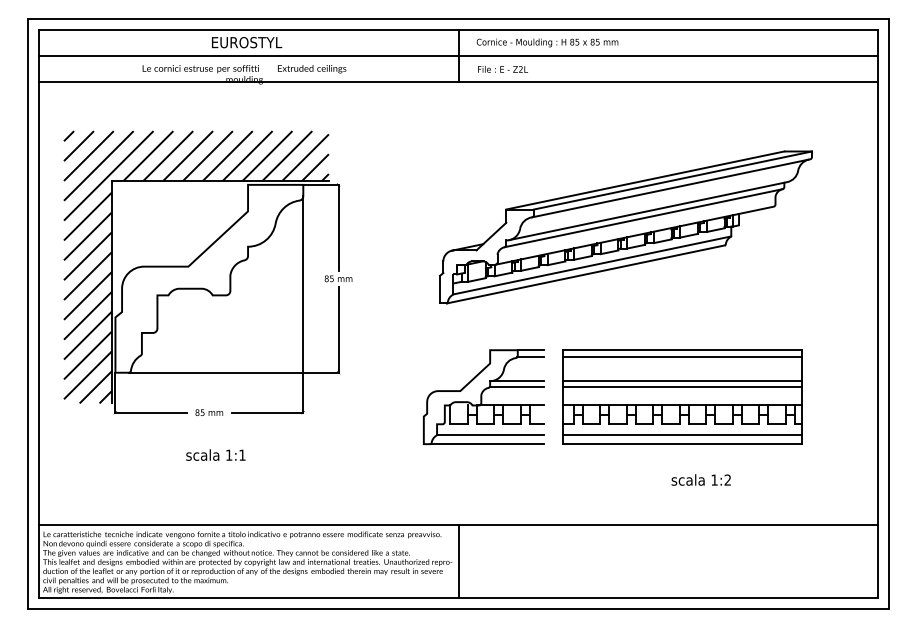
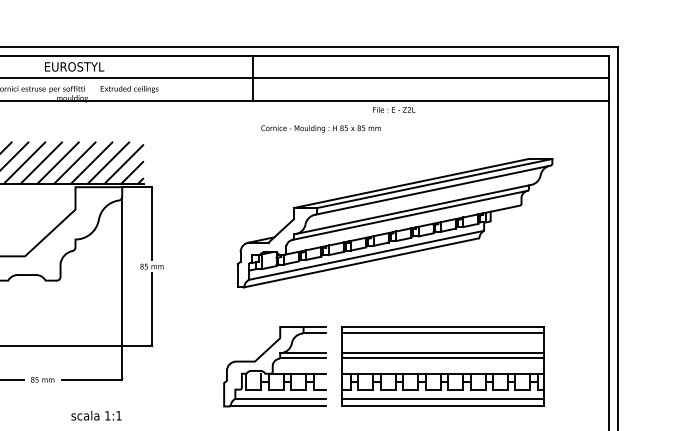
text: (547, 42) -> (321, 128), moved
text: (502, 69) -> (393, 109), moved
text: (215, 454) -> (96, 415), moved

